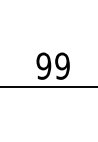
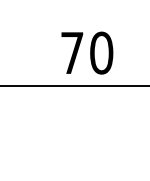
text: (52, 65) -> (85, 52), 99 -> 70

